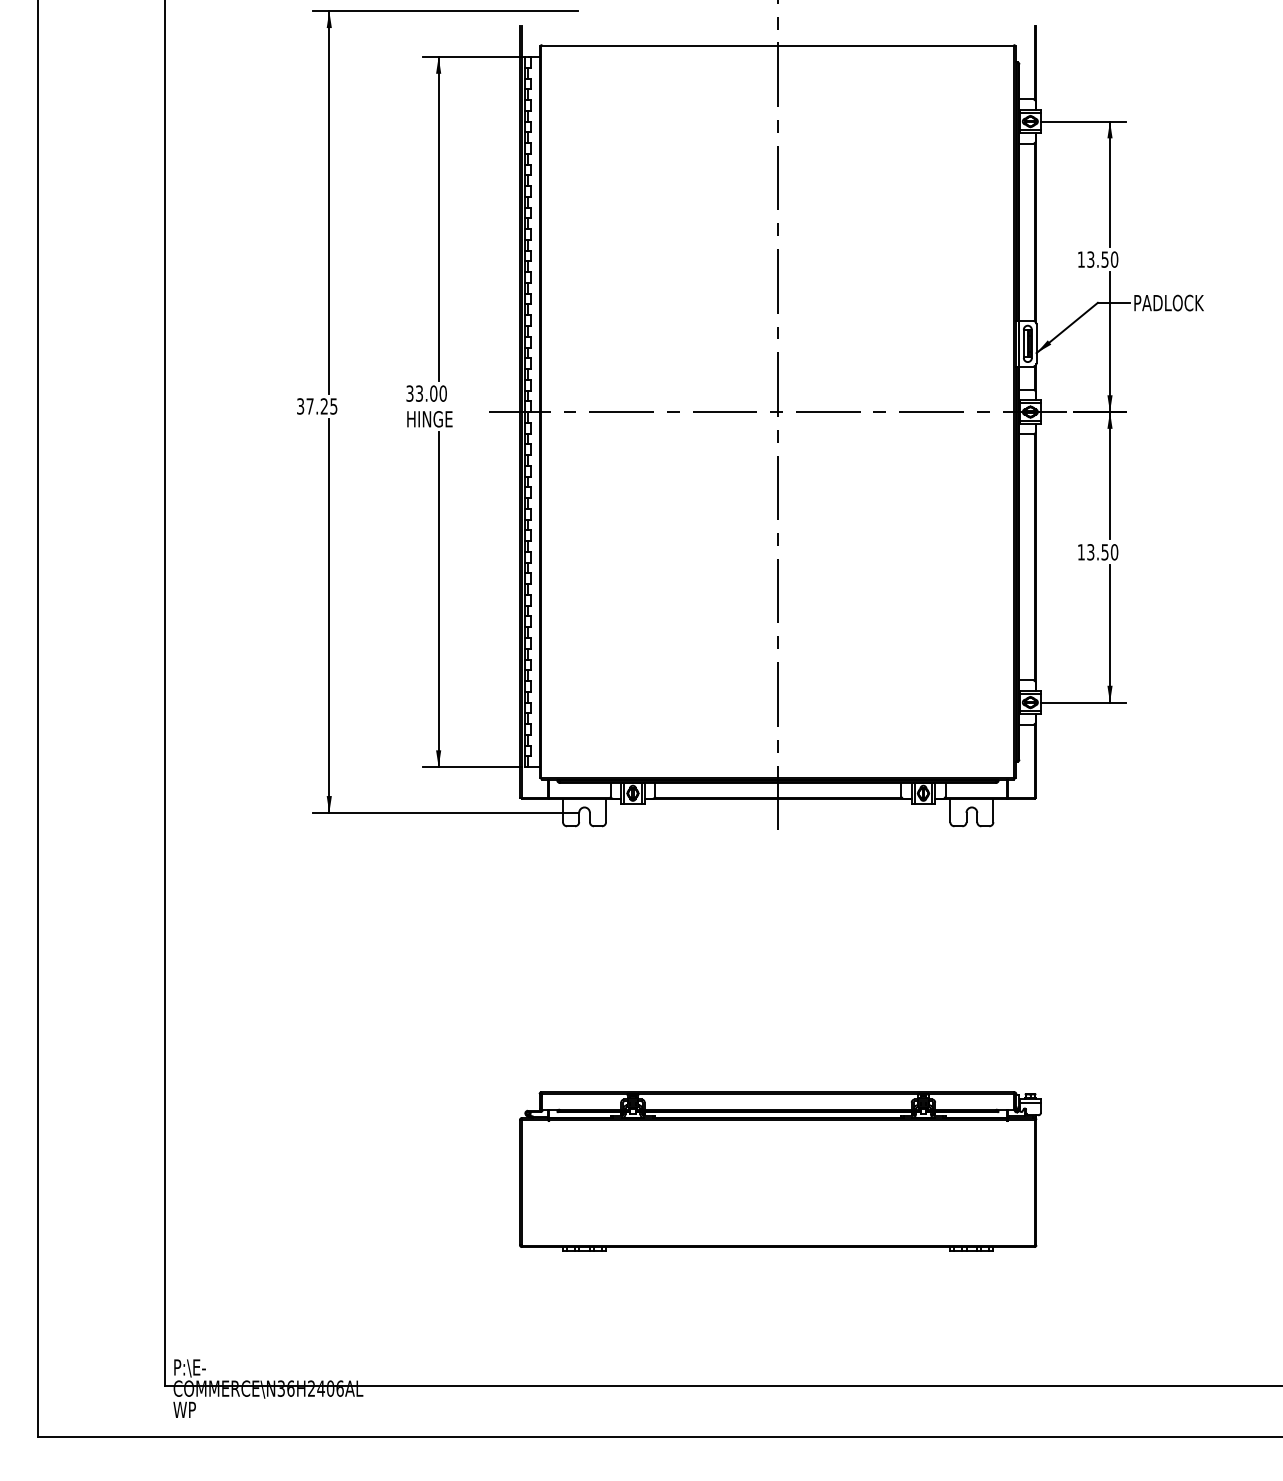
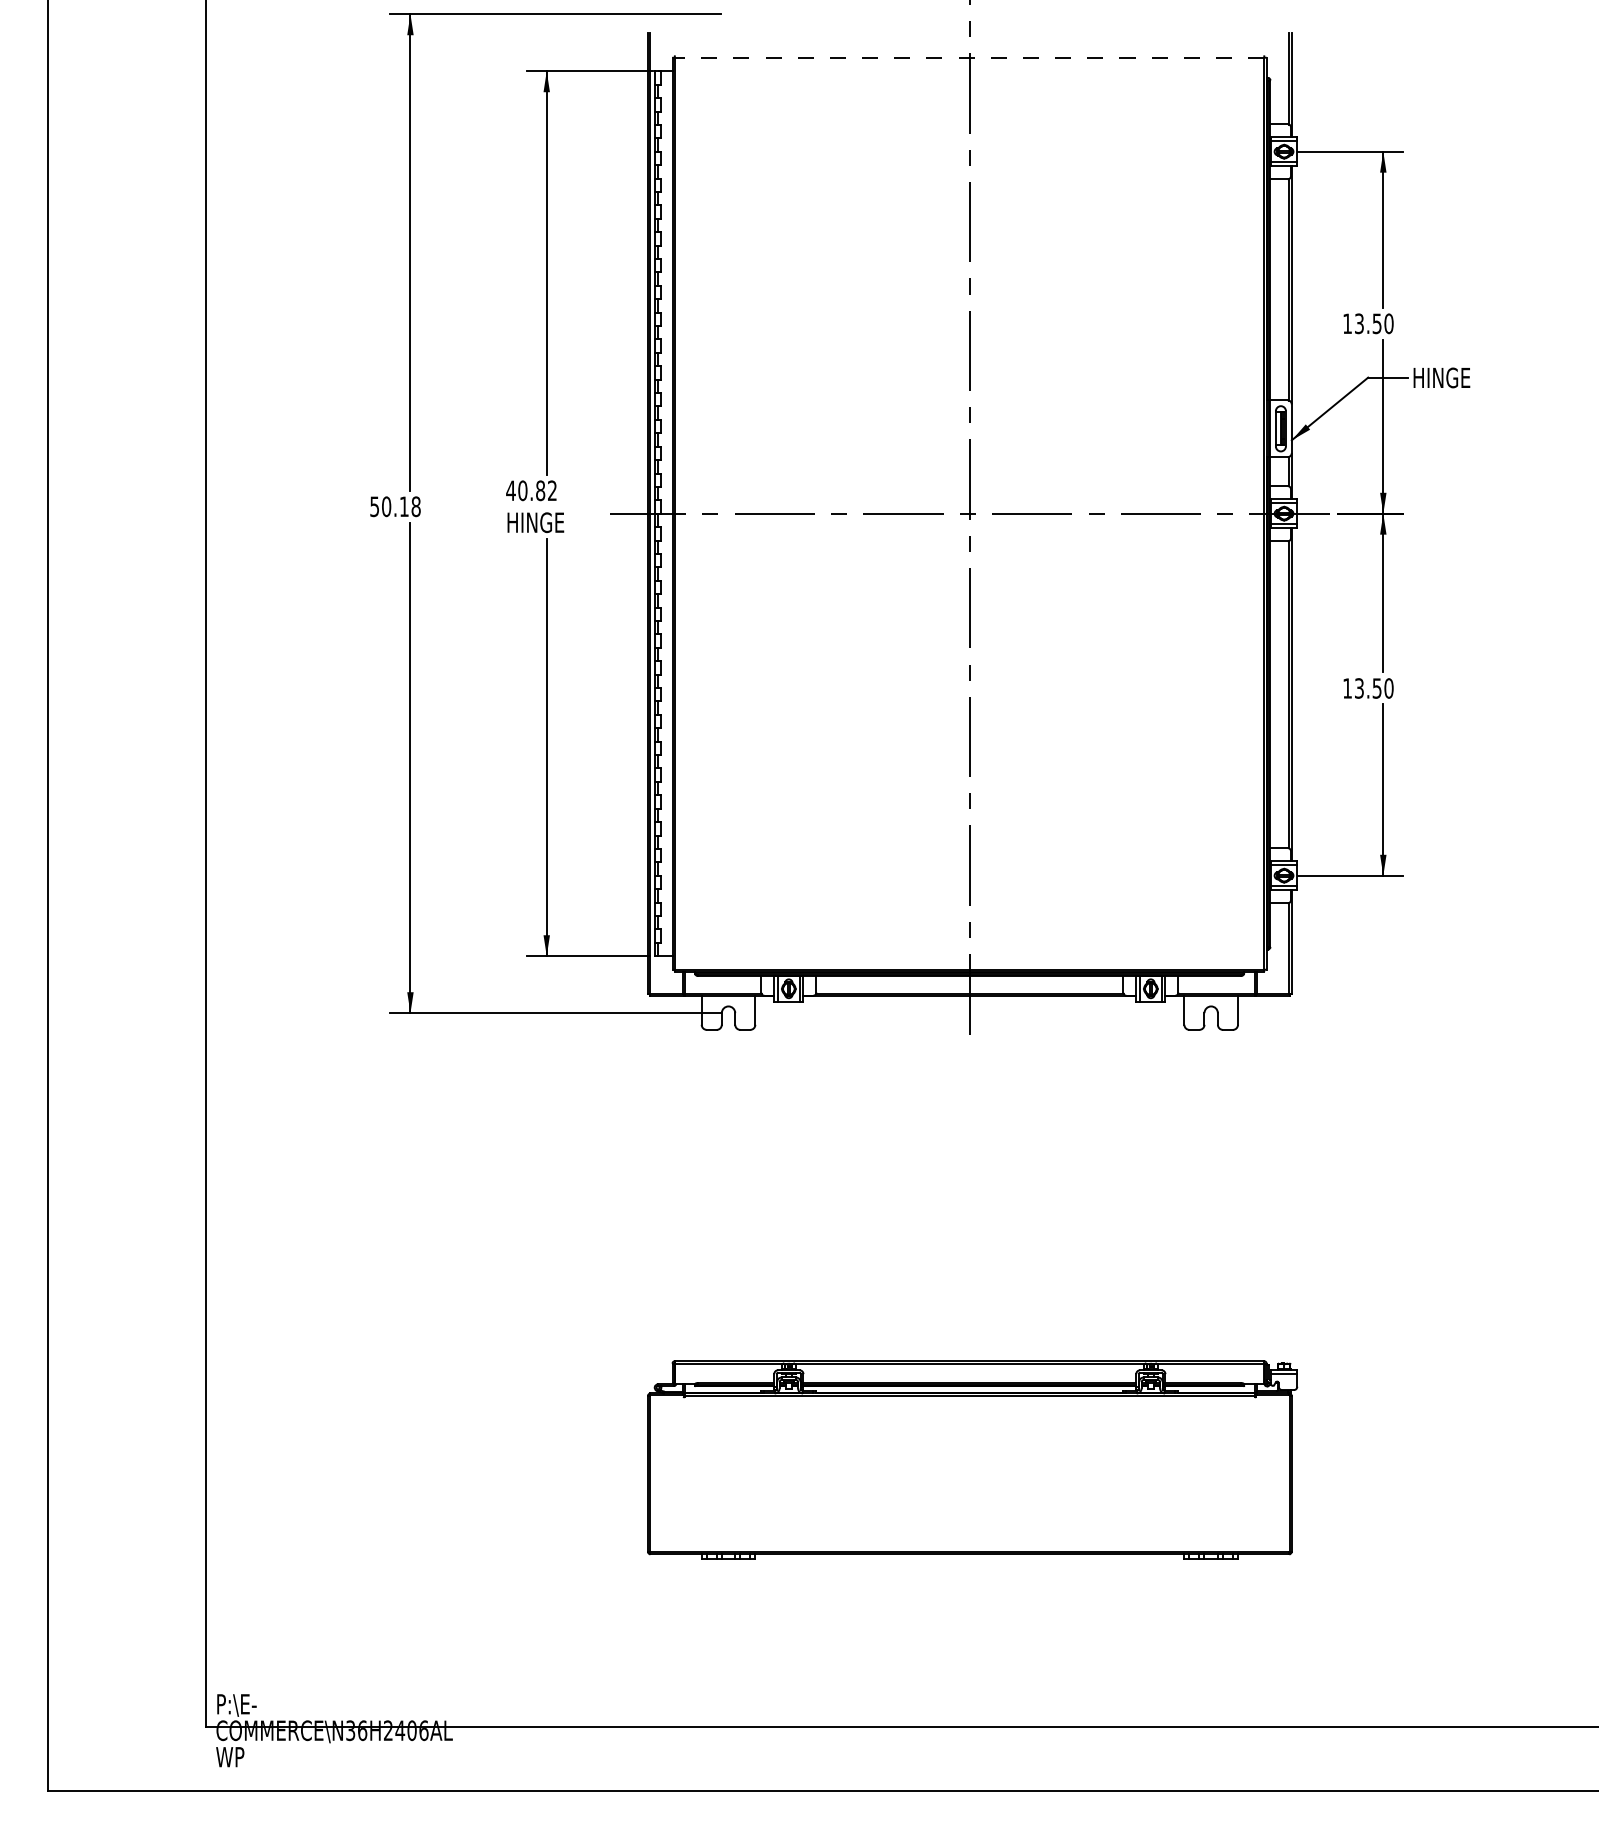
line: (777, 45) -> (969, 57), solid -> dashed
text: (1169, 302) -> (1457, 377), PADLOCK -> HINGE
text: (426, 393) -> (531, 490), 33.00 -> 40.82
text: (317, 406) -> (395, 506), 37.25 -> 50.18

